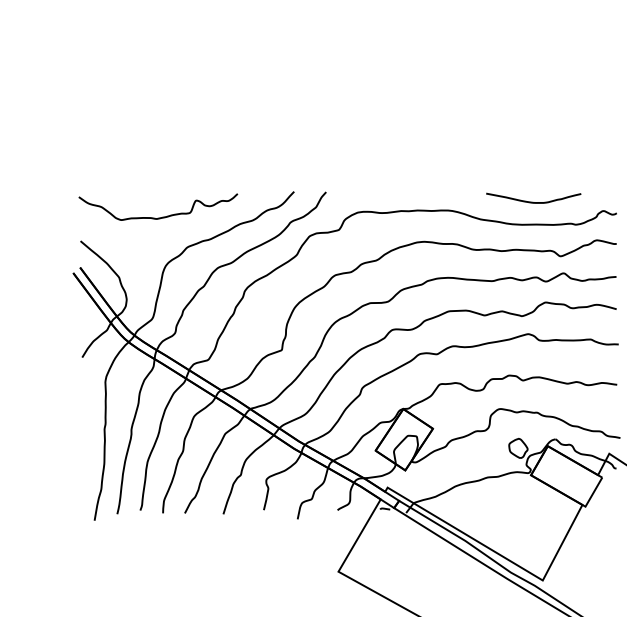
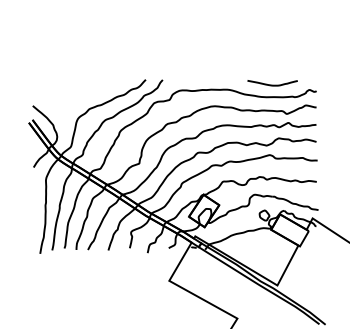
curve: (161, 215) -> (75, 92), removed

